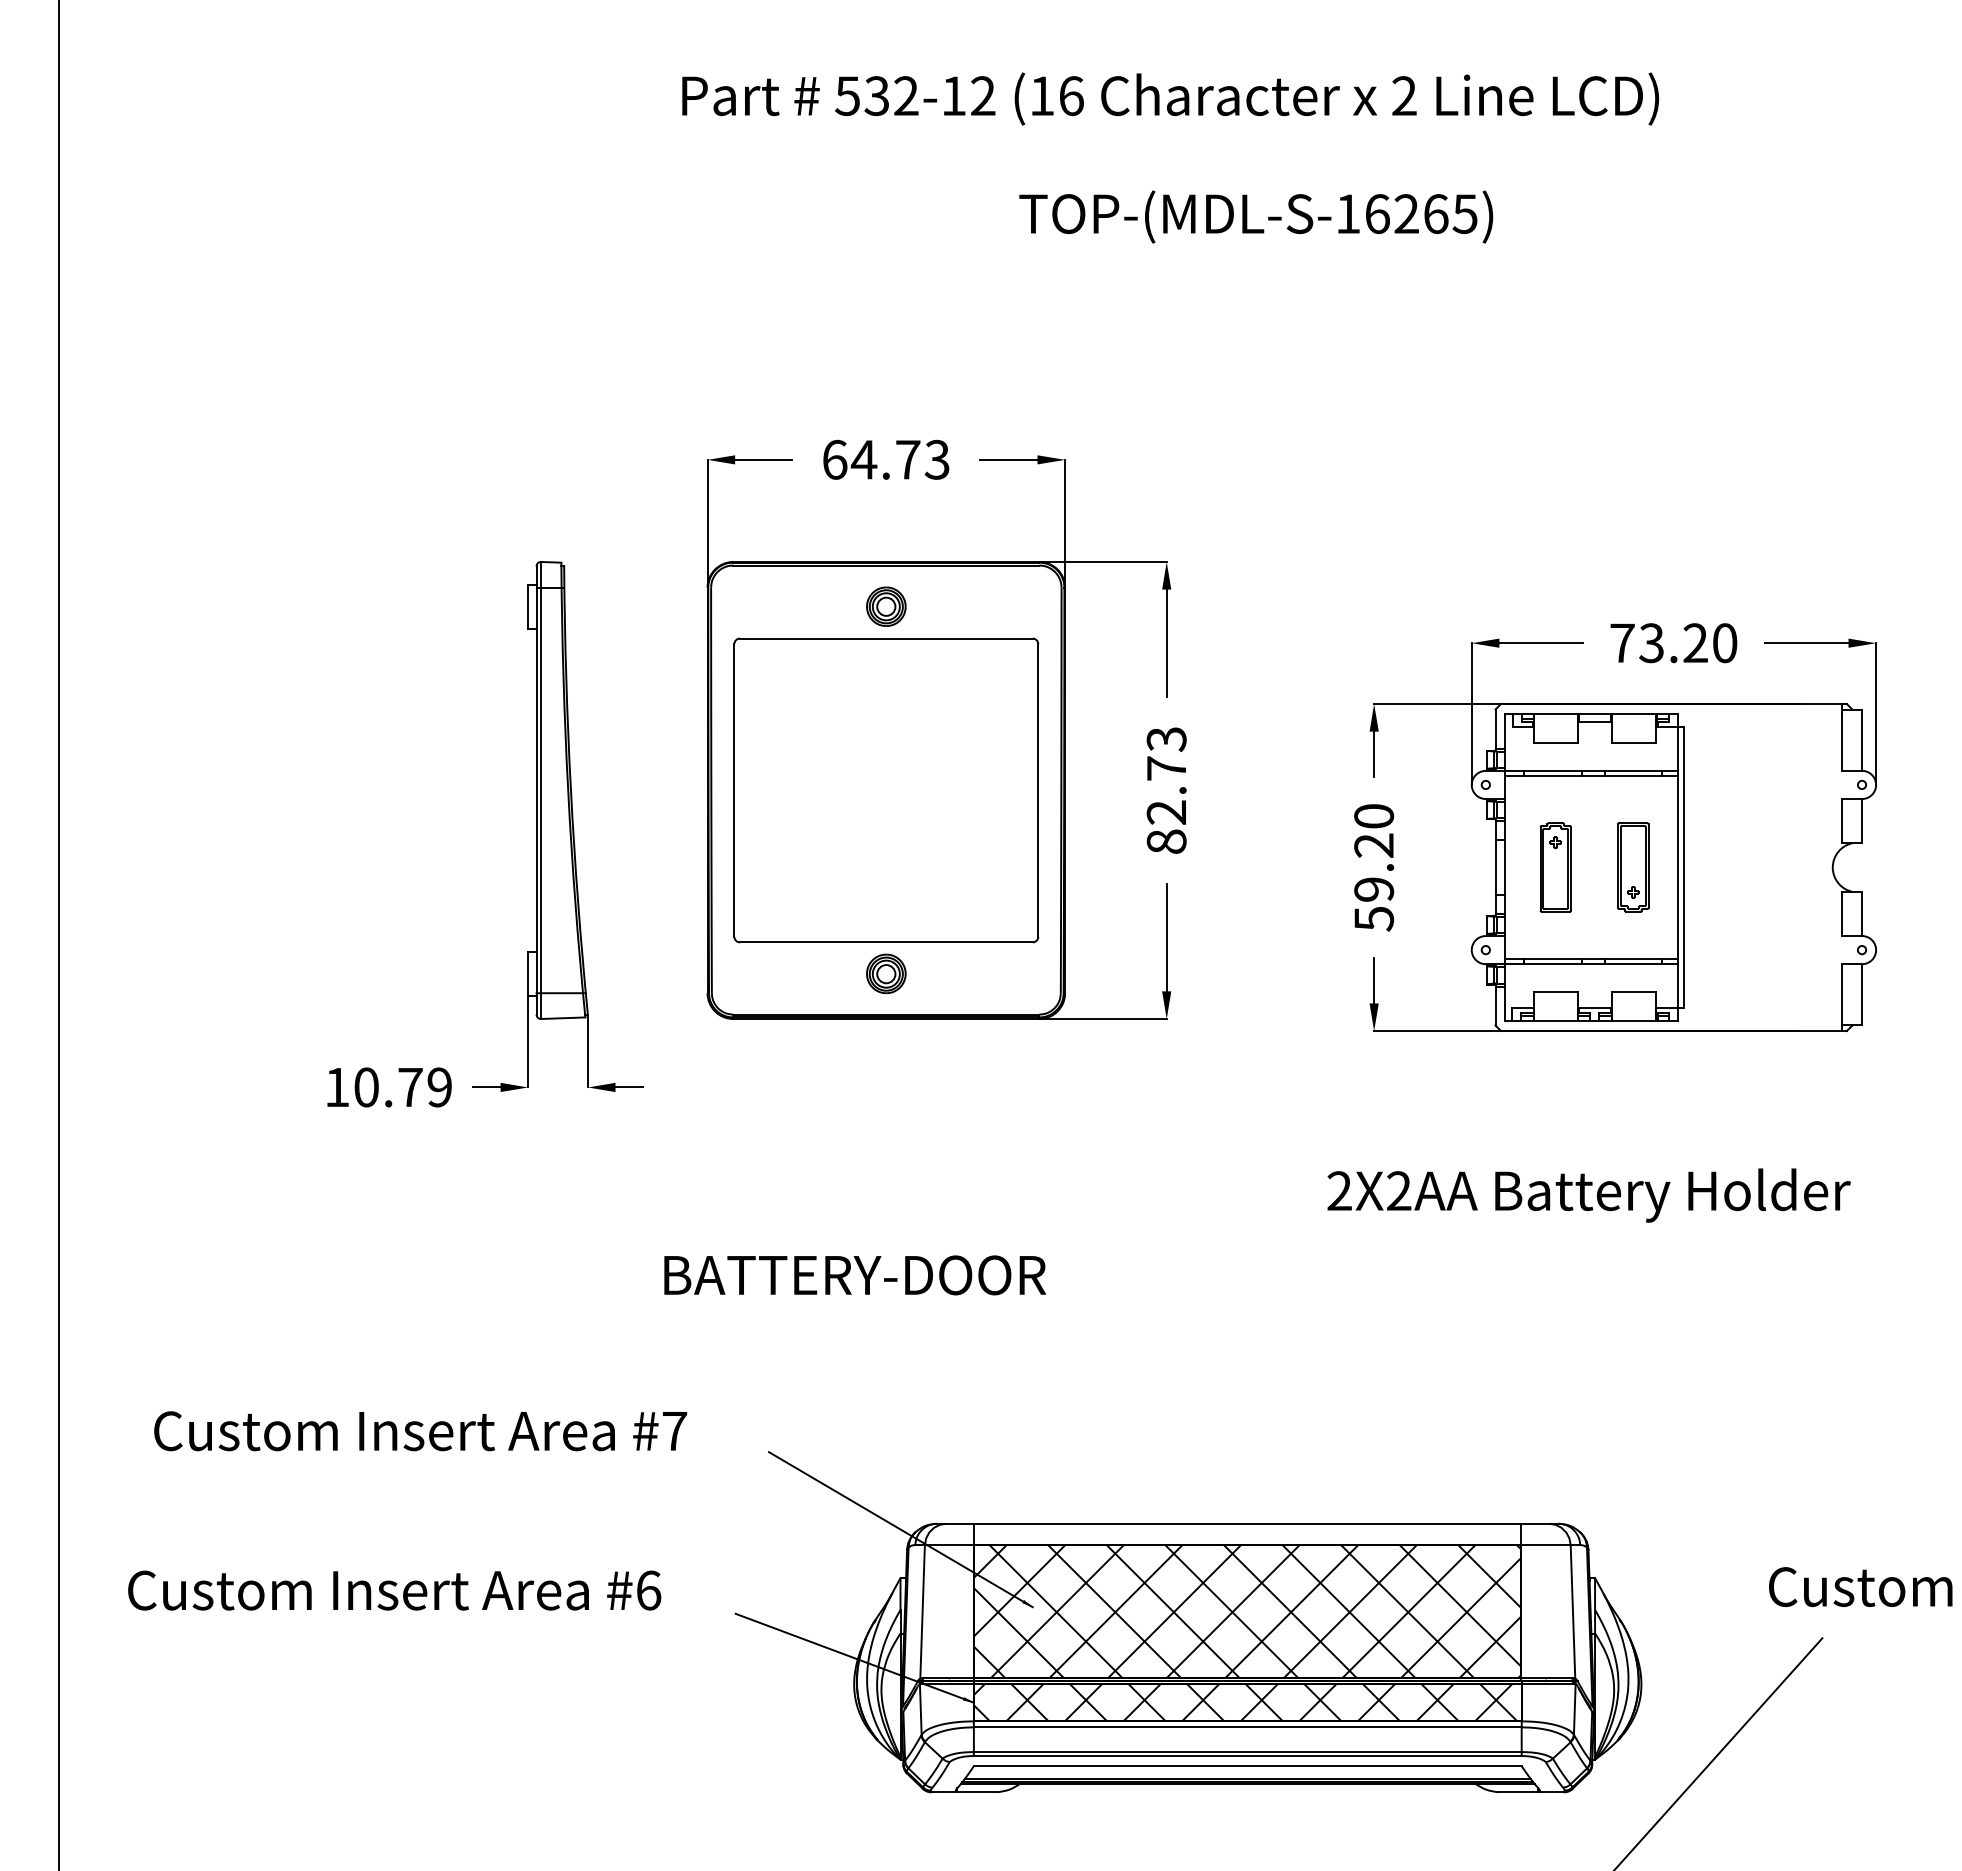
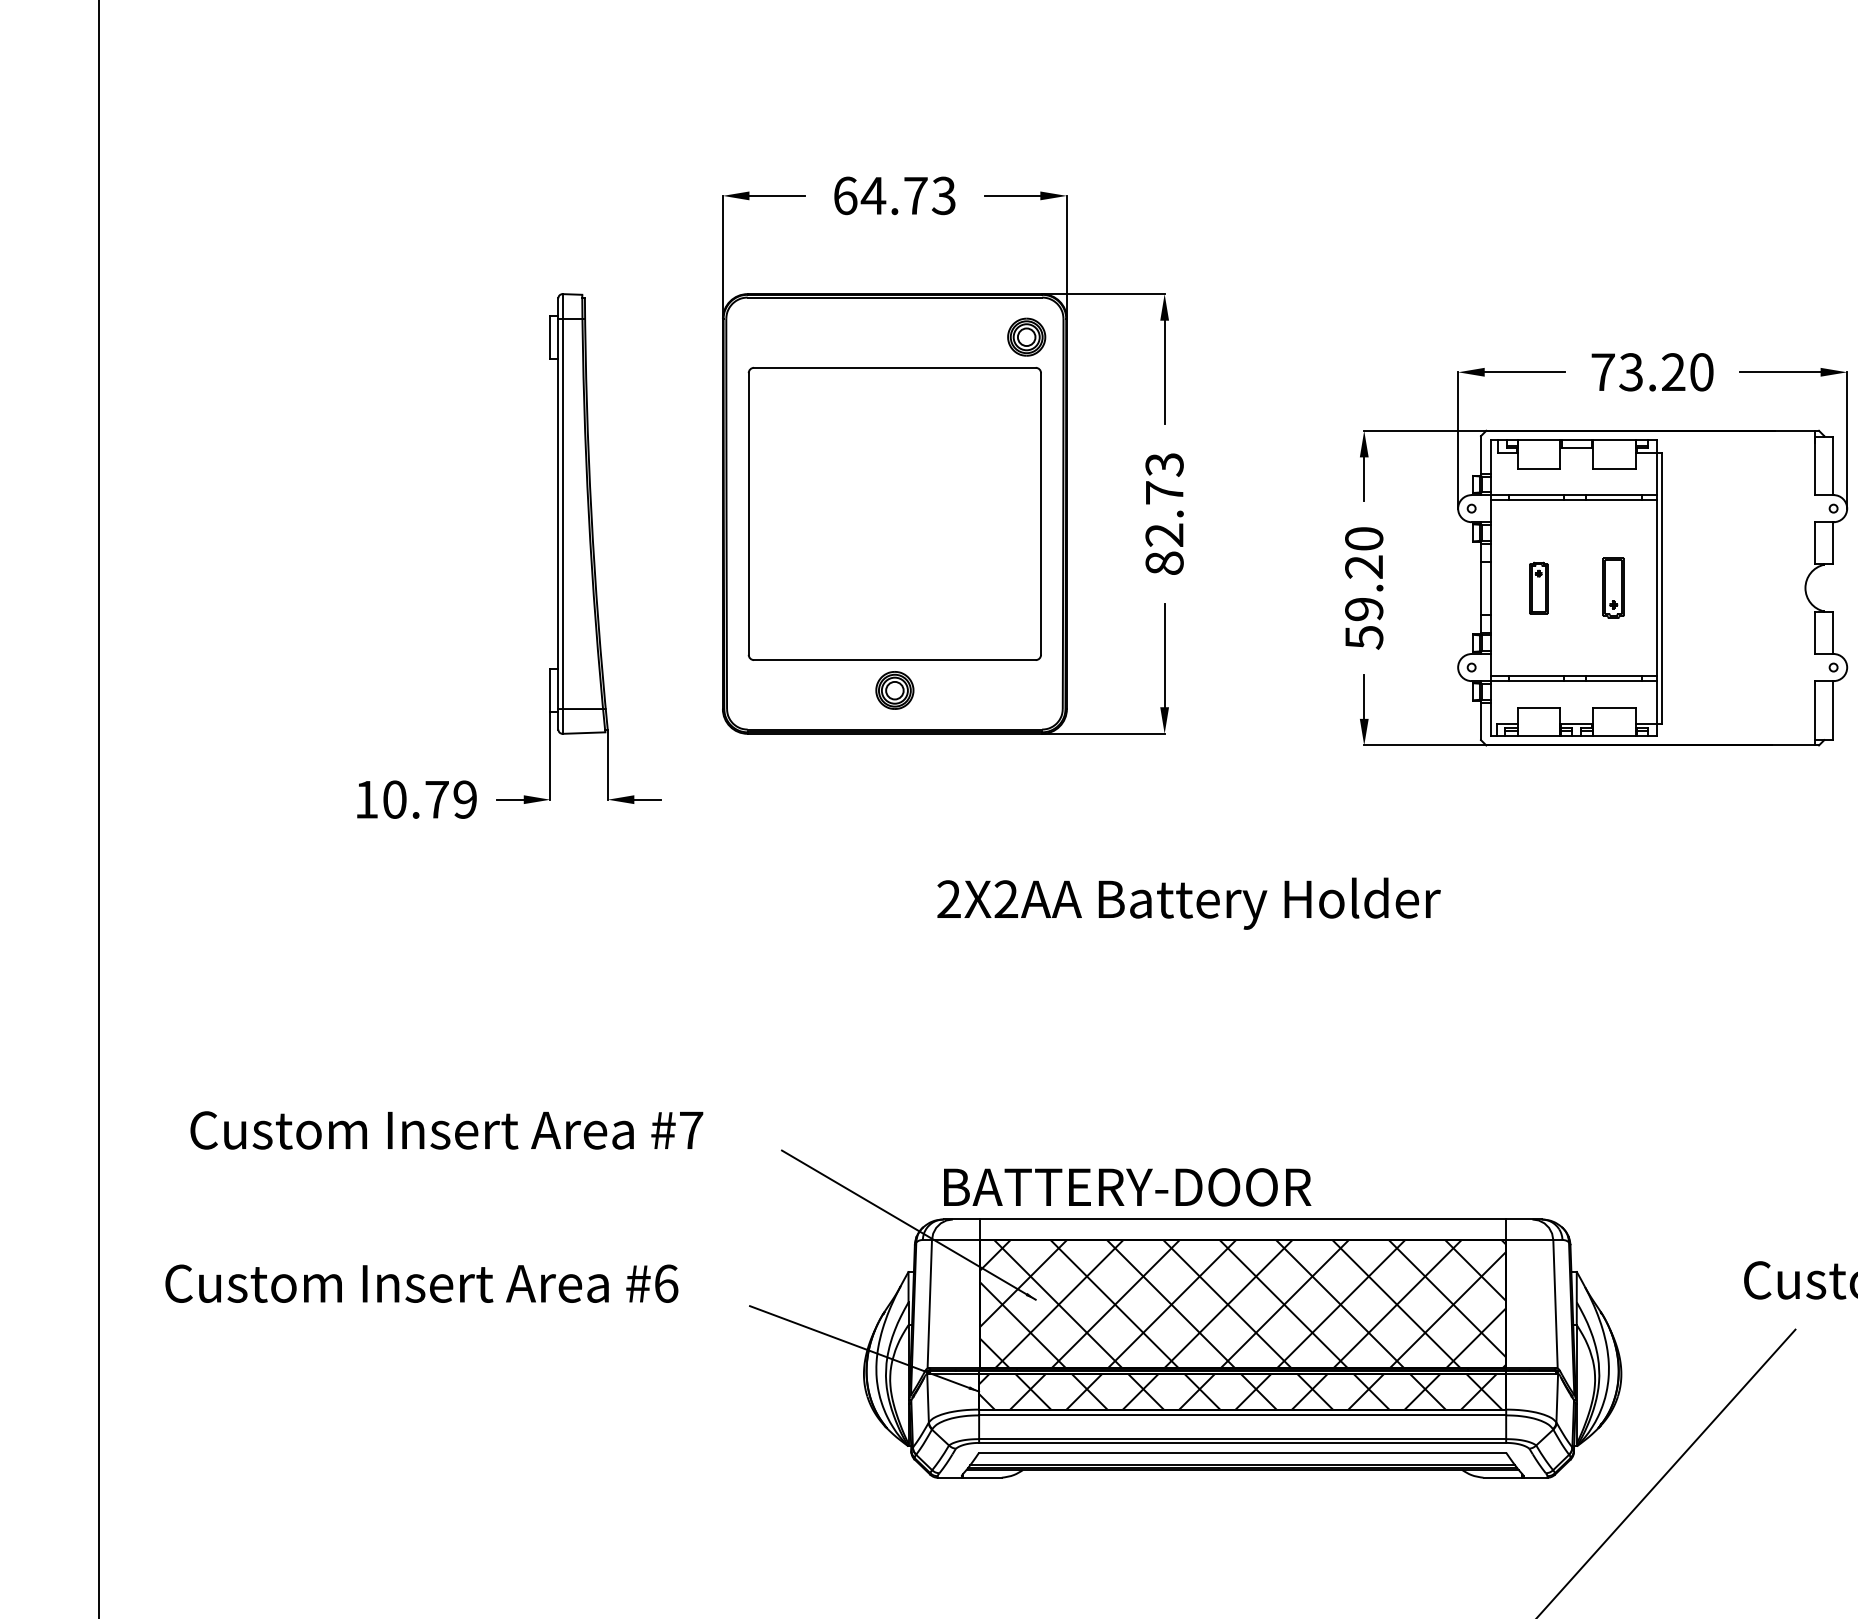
part: (886, 606) -> (1026, 336), moved
part: (1555, 867) -> (1538, 588), size x0.6
part: (1633, 867) -> (1613, 588), size x0.7
text: (1588, 1195) -> (1188, 903), moved
text: (855, 1275) -> (1127, 1187), moved

